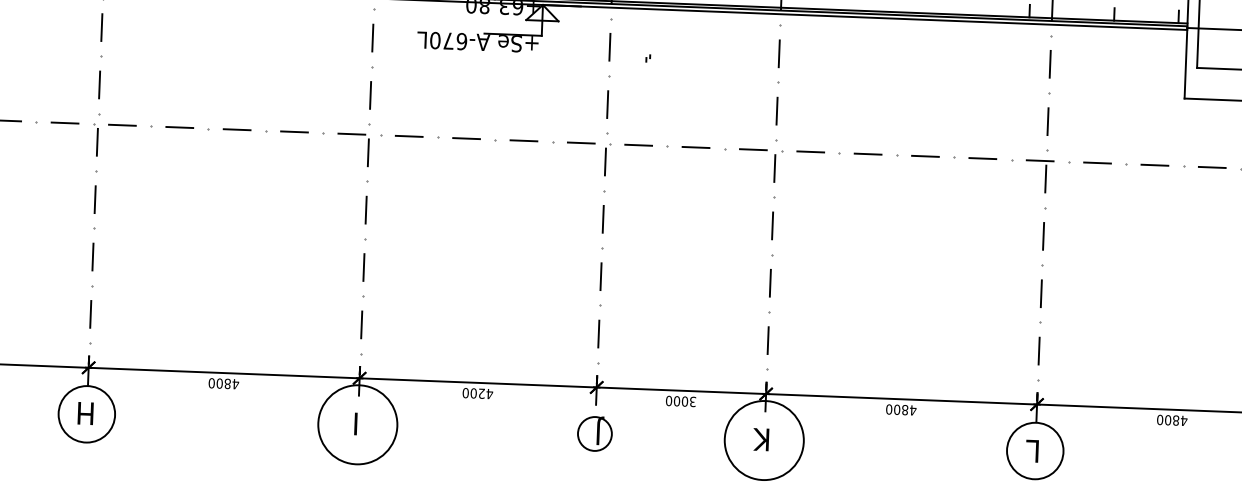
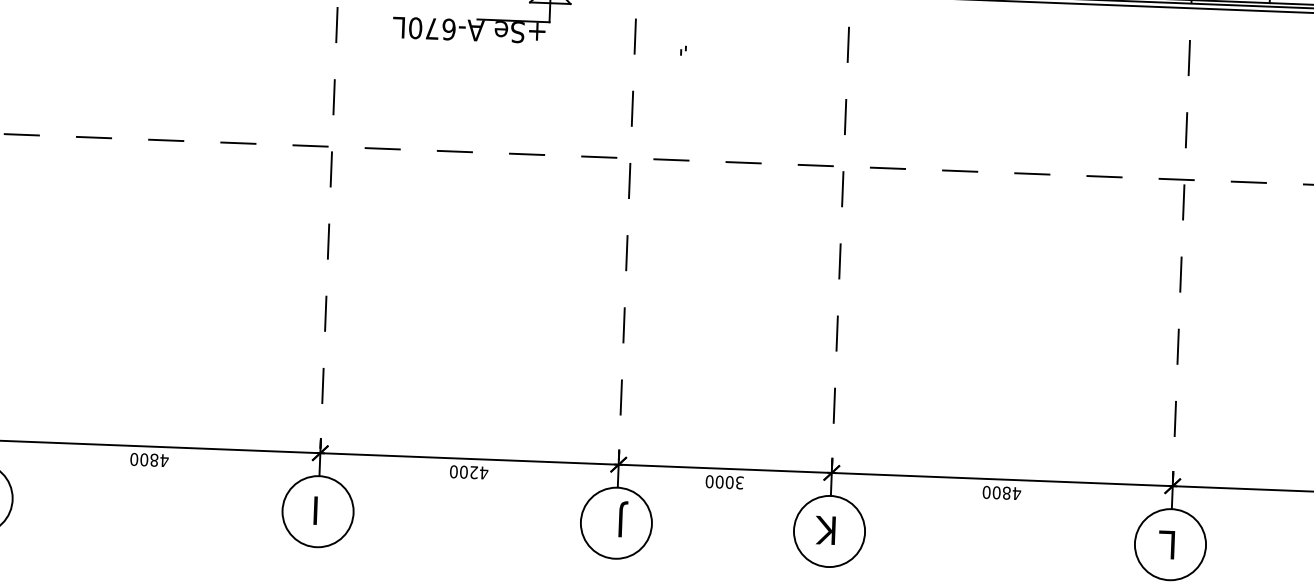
circle: (357, 424) -> (317, 511), size x0.71
circle: (594, 433) -> (615, 522), size x1.67
circle: (764, 440) -> (829, 531), size x0.71

